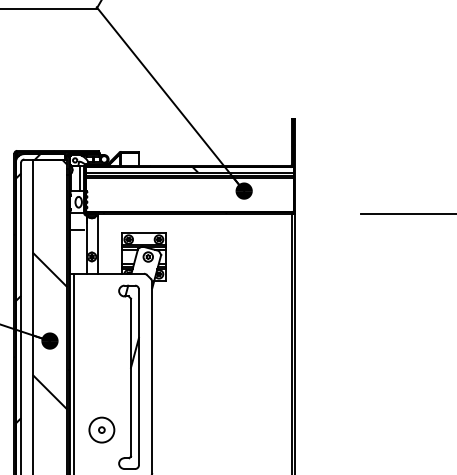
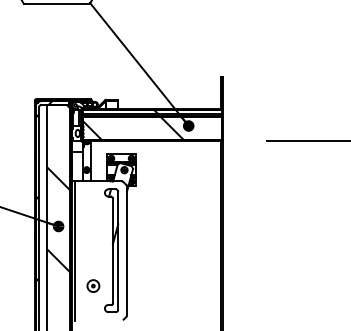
hatch: (161, 194) -> (133, 128), added
part: (102, 429) -> (93, 285), size x0.71

